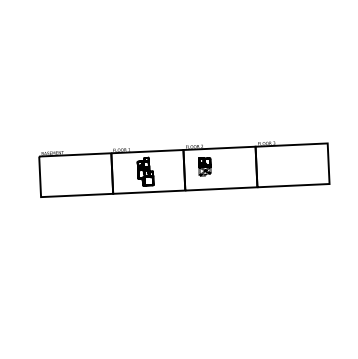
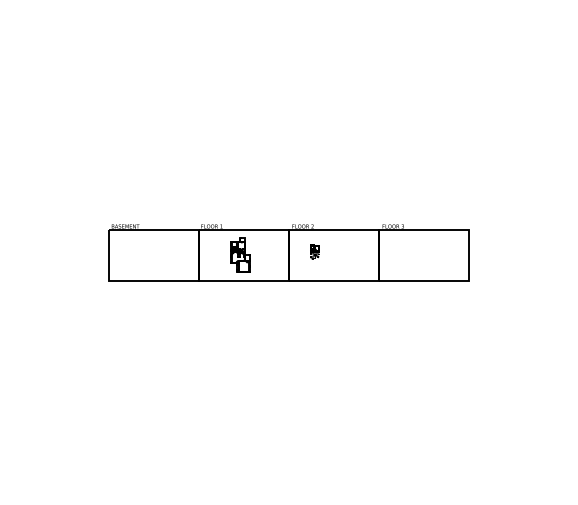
part: (204, 166) -> (314, 251), size x0.6

